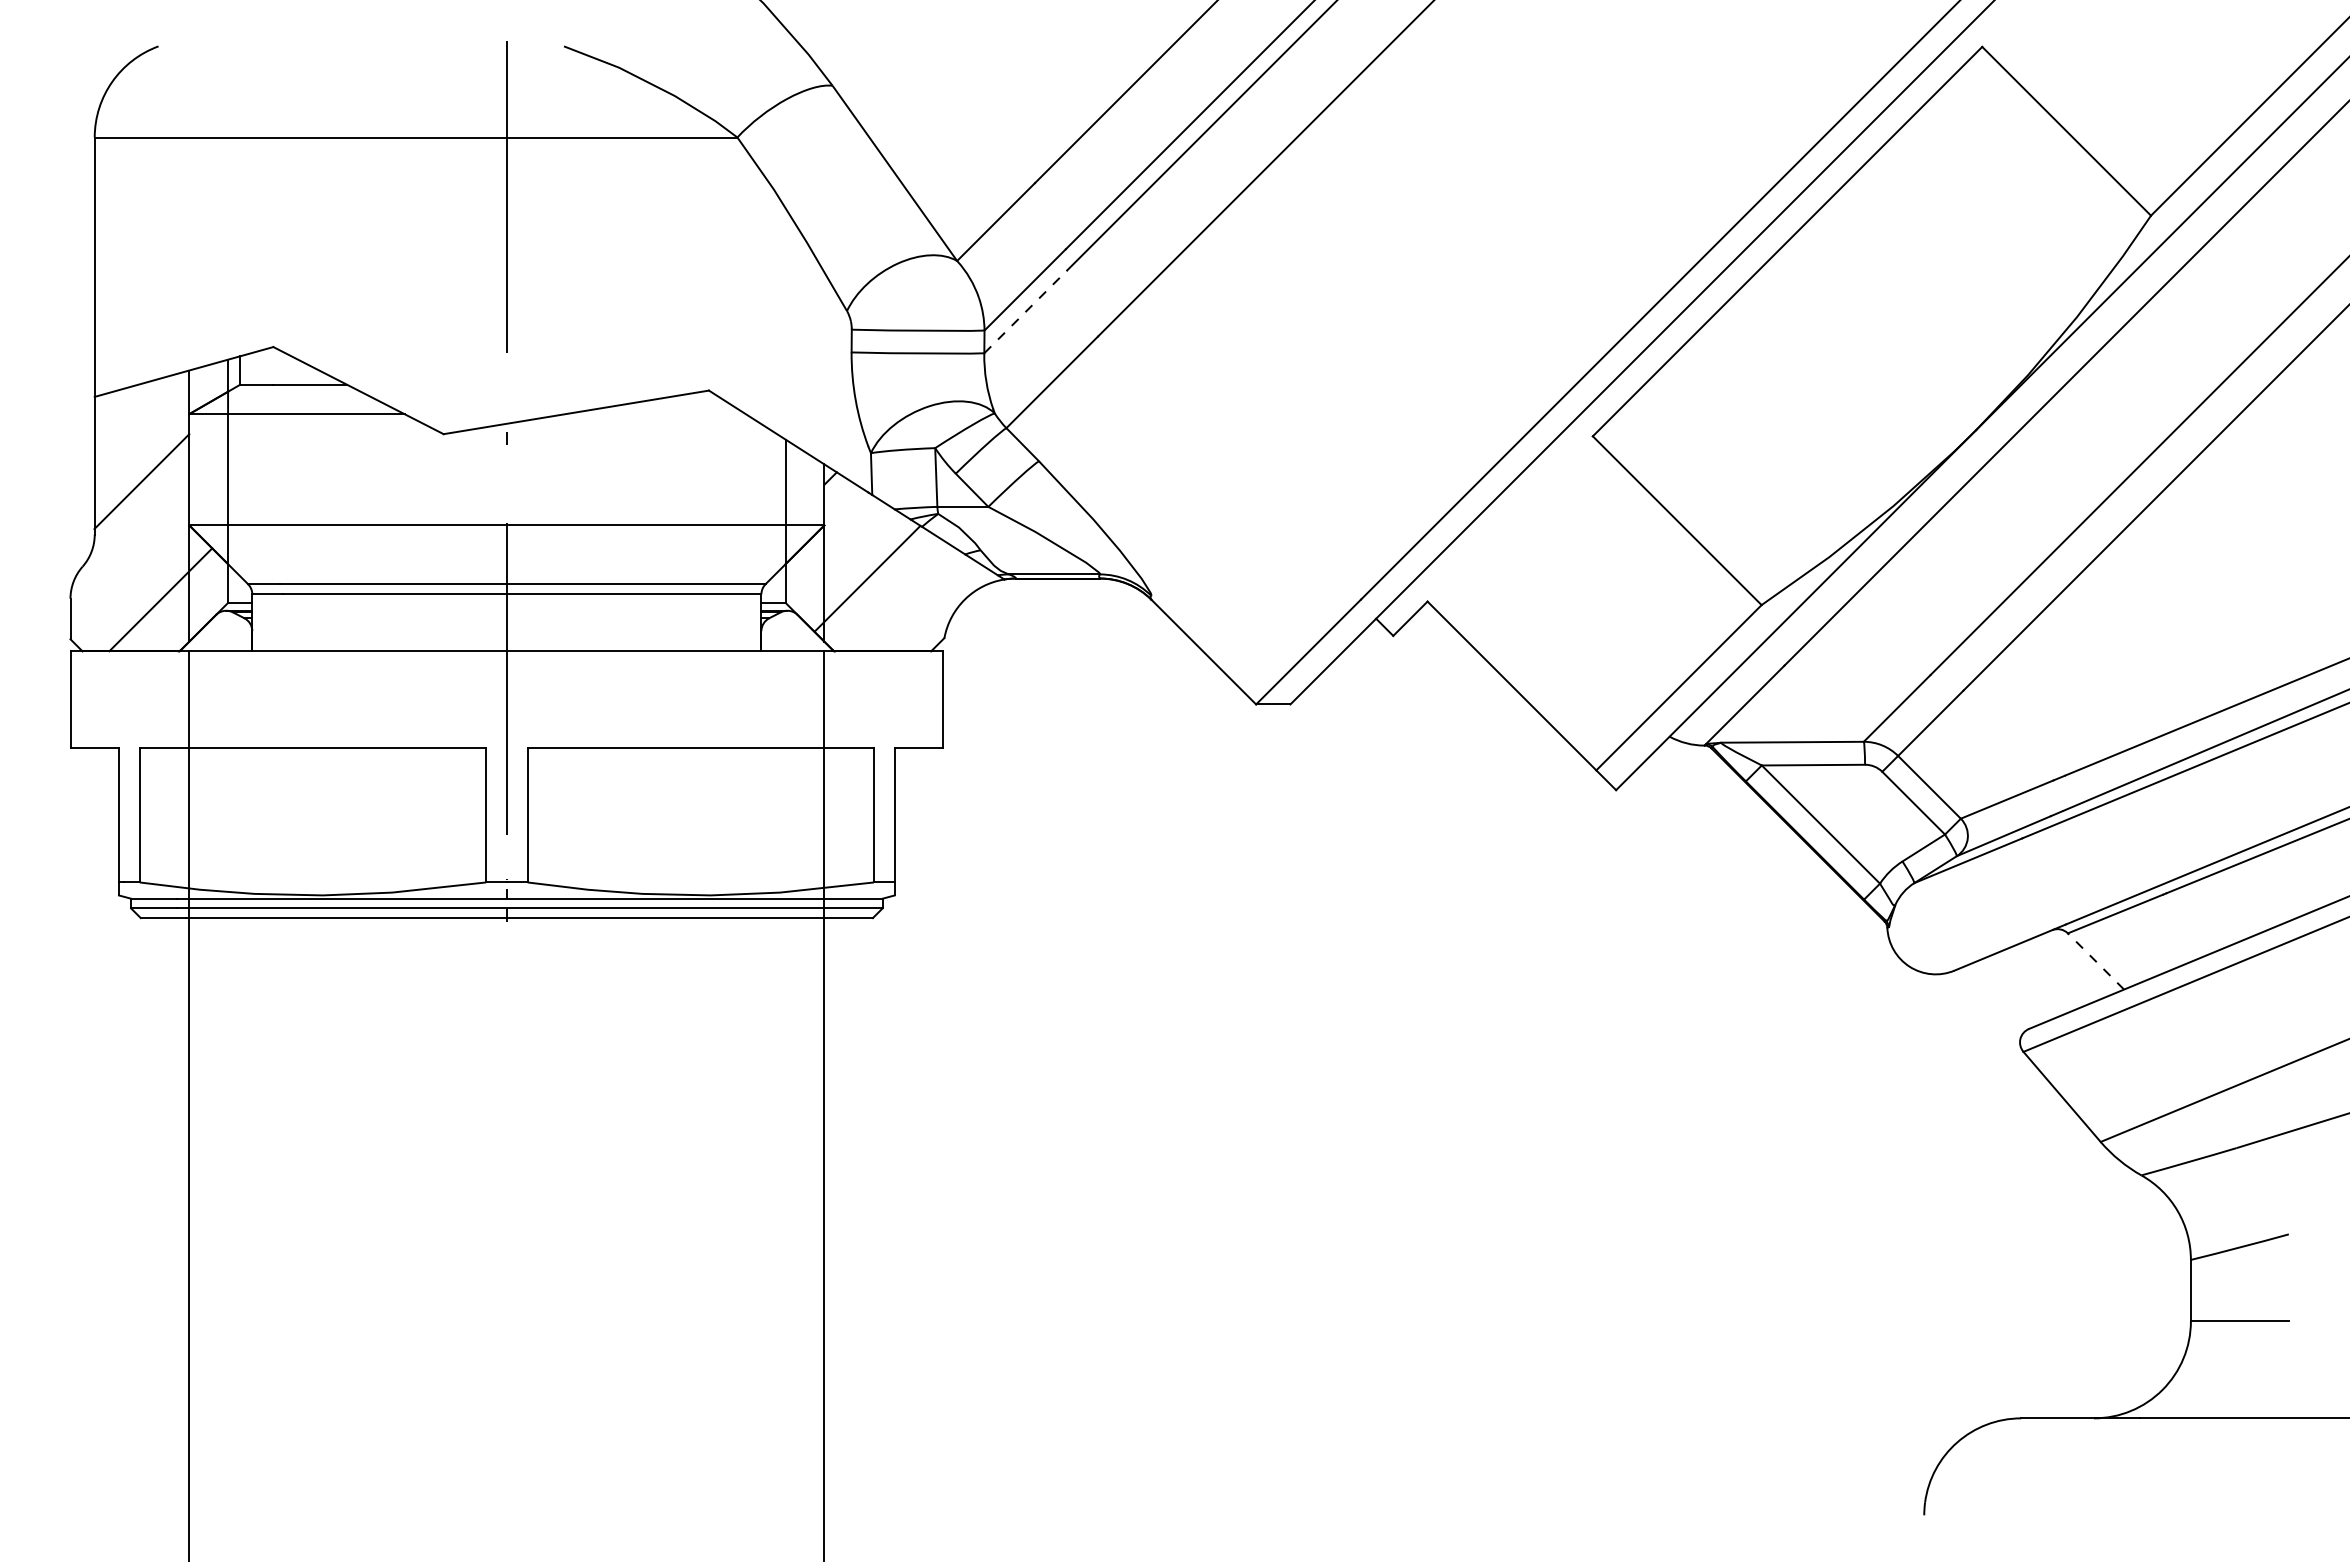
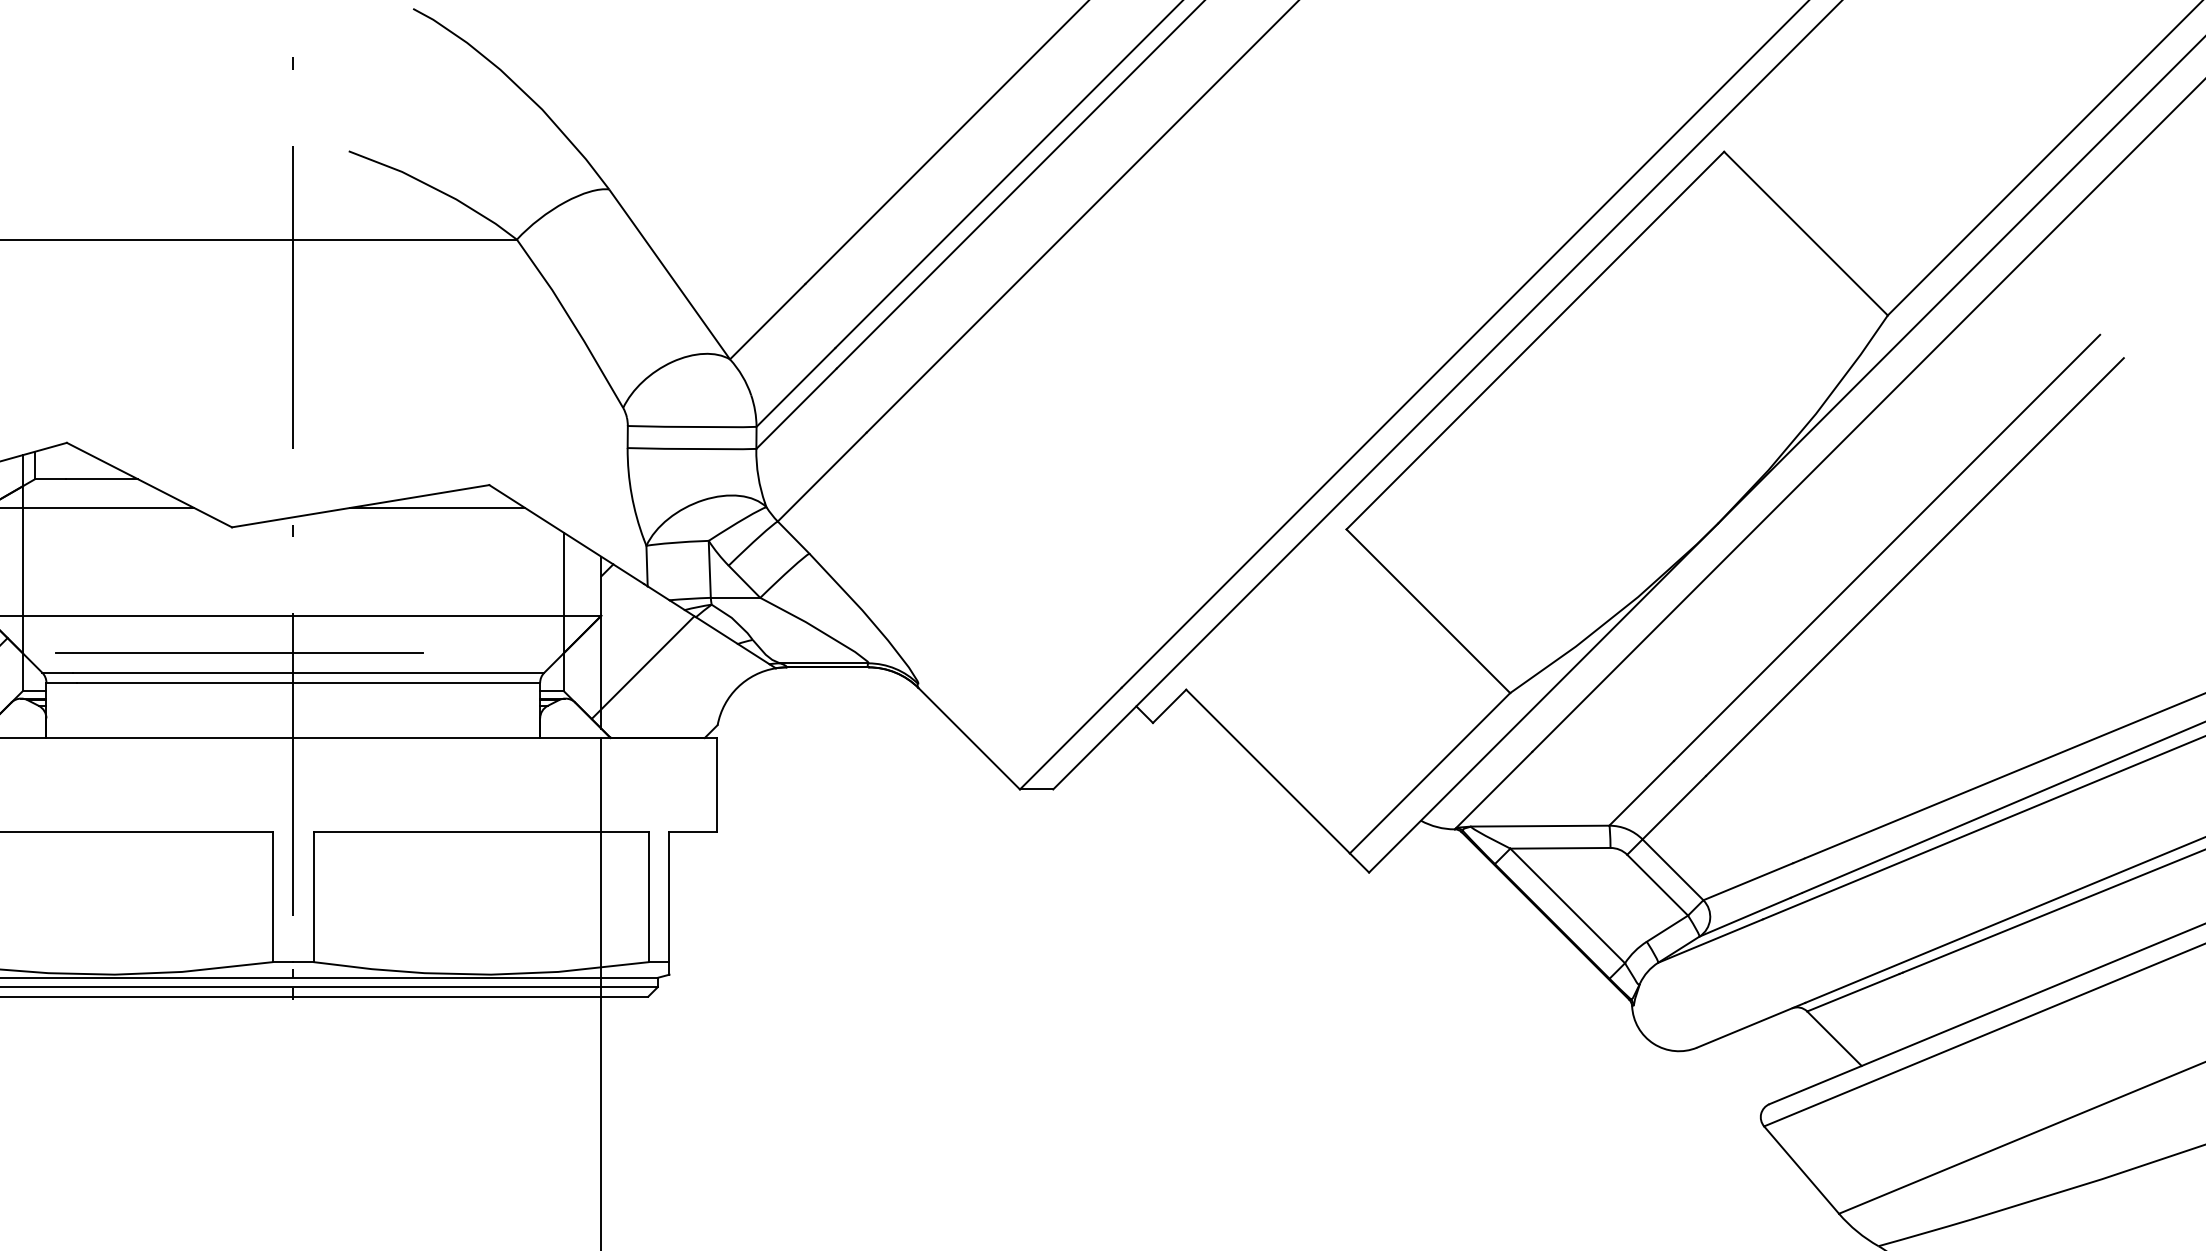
line: (1025, 311) -> (796, 408), dashed -> solid
line: (655, 414) -> (437, 508), added
line: (451, 564) -> (239, 653), added
line: (2096, 961) -> (1834, 1038), dashed -> solid

